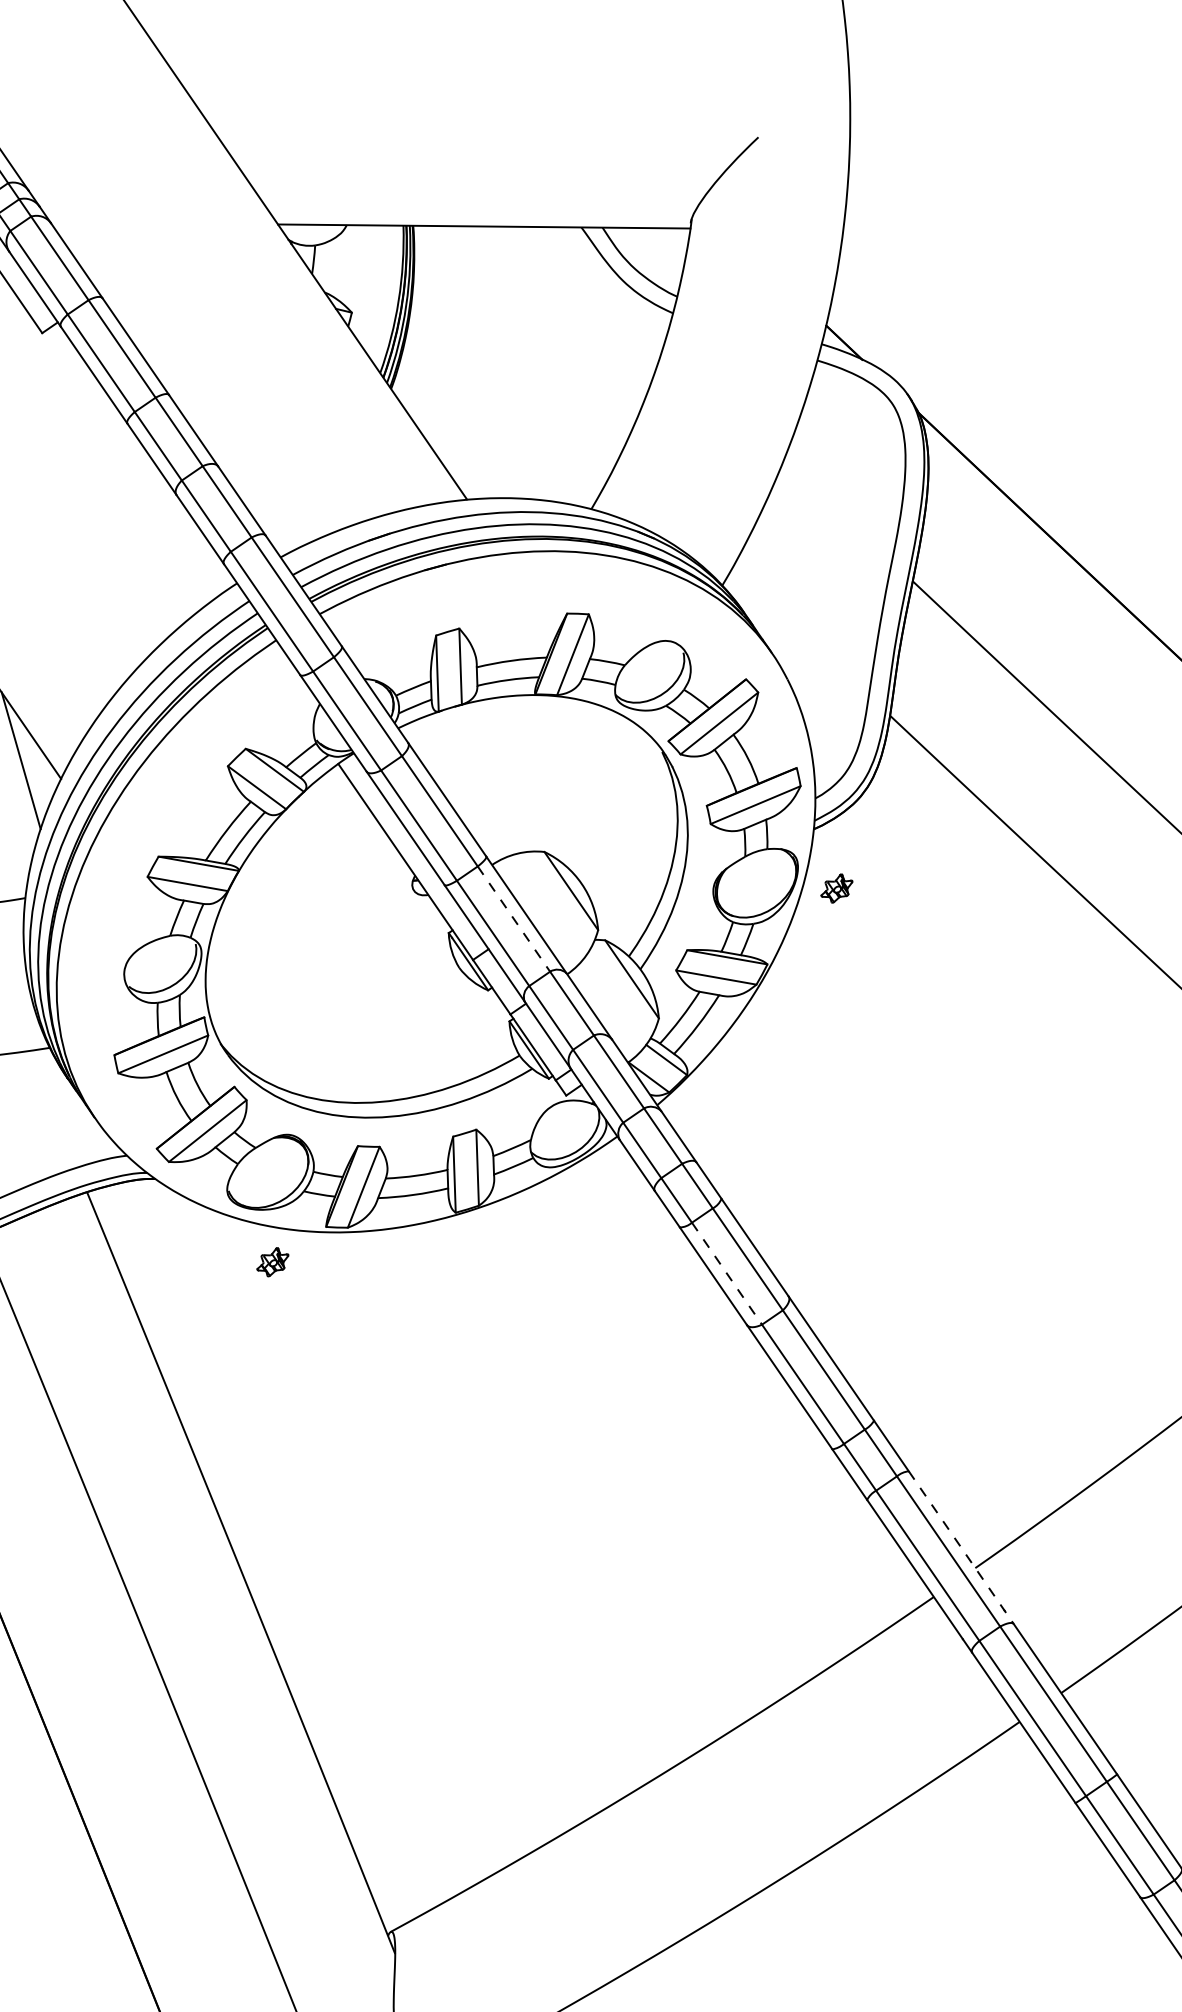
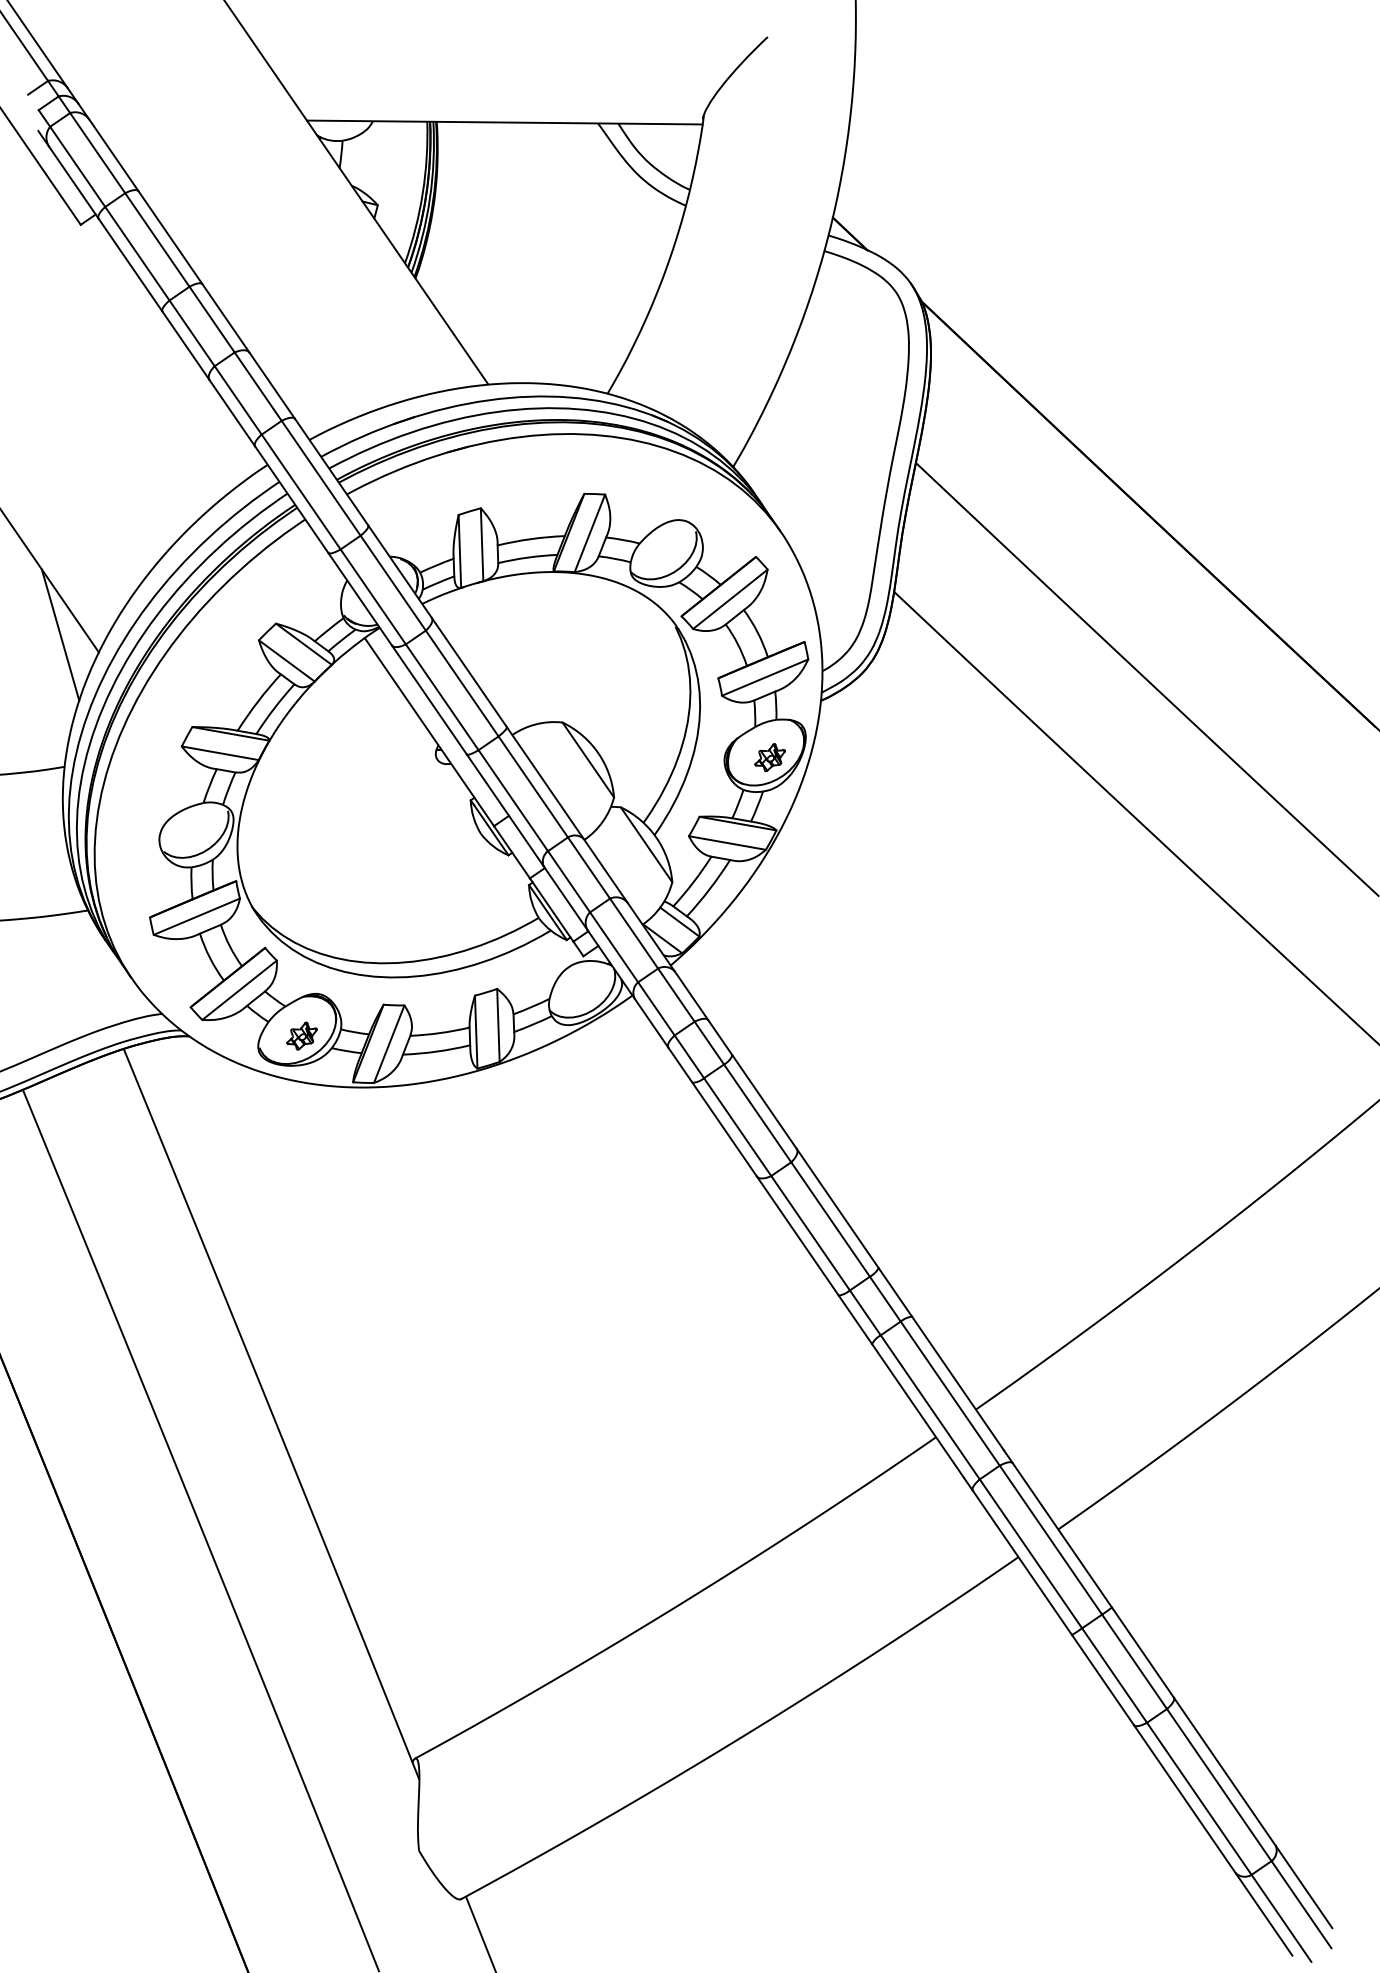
part: (836, 888) -> (769, 757), moved
line: (514, 919) -> (533, 787), dashed -> solid
part: (272, 1261) -> (301, 1035), moved
line: (726, 1274) -> (737, 1127), dashed -> solid
line: (961, 1547) -> (962, 1389), dashed -> solid

